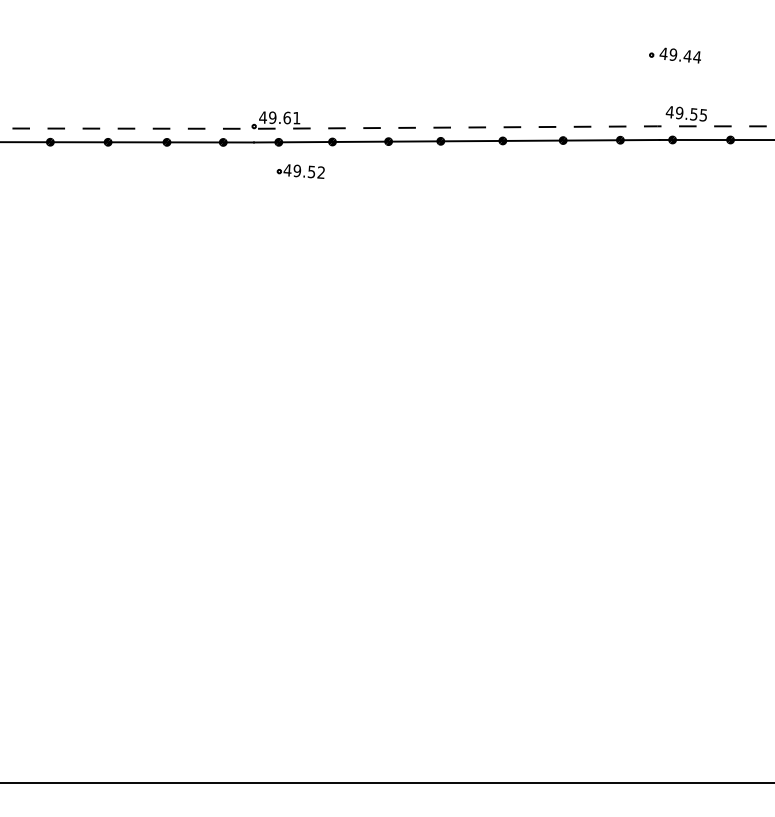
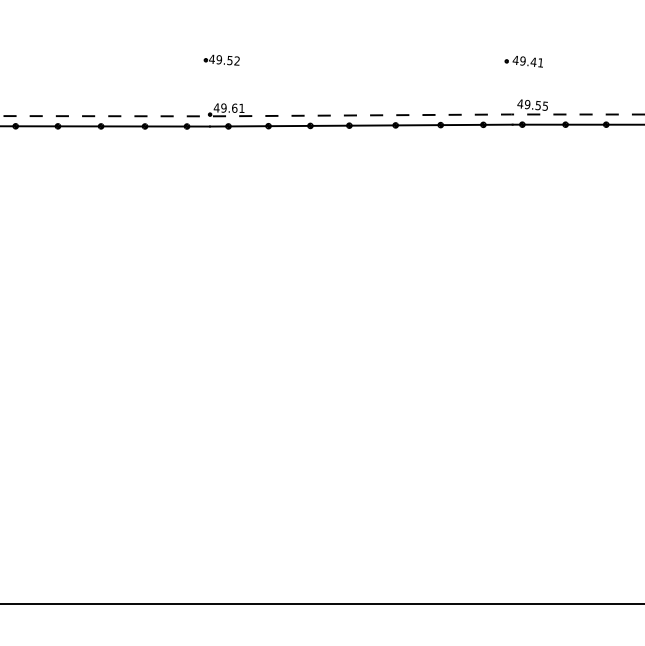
text: (696, 56) -> (540, 62), 49.44 -> 49.41
part: (300, 170) -> (221, 59), moved

